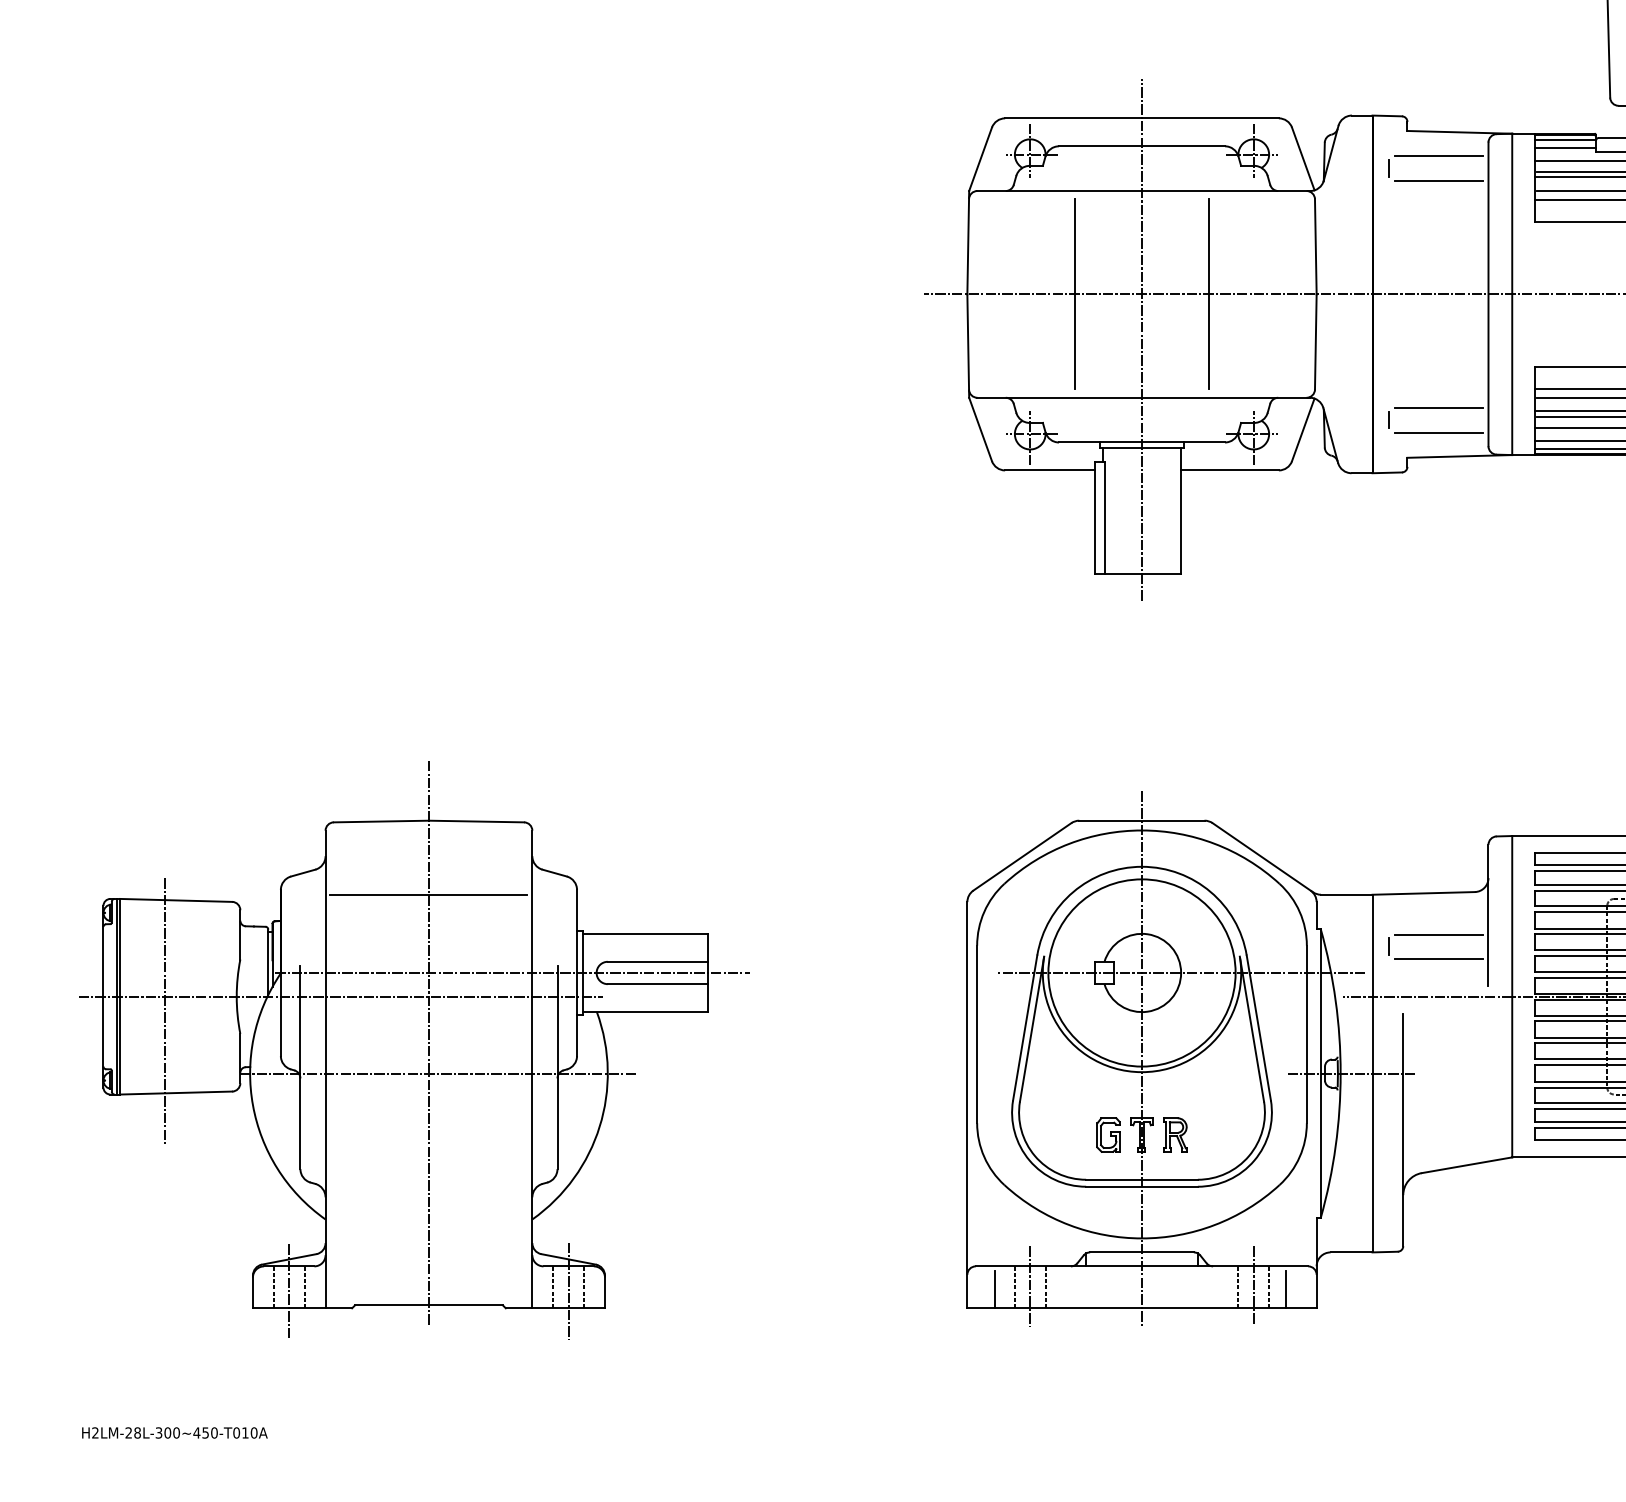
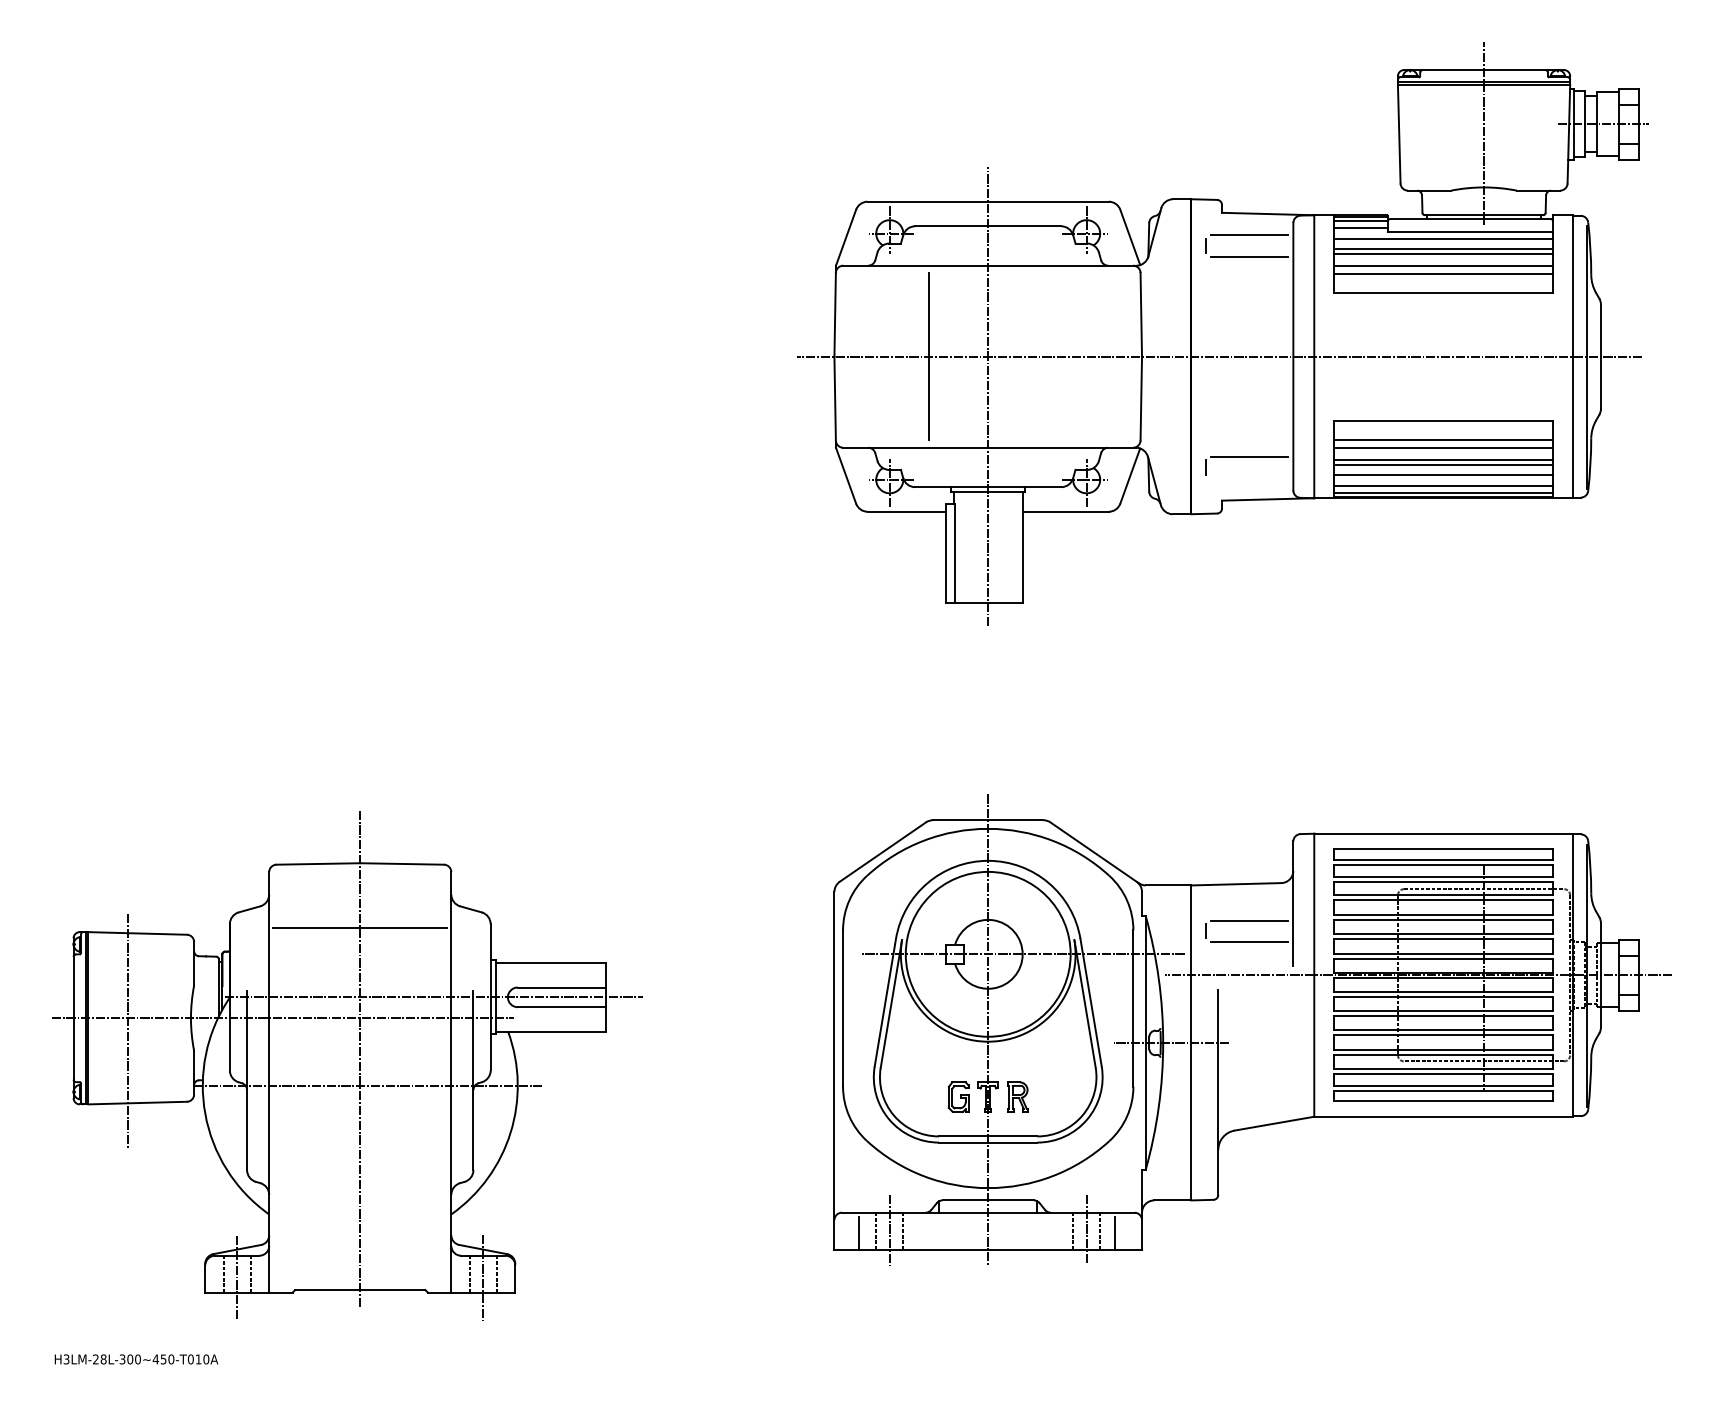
line: (1209, 294) -> (1047, 356), removed
line: (1438, 432) -> (1249, 478), removed
part: (414, 1050) -> (347, 1065), moved
text: (95, 1433) -> (66, 1359), H2LM-28L-300~450-T010A -> H3LM-28L-300~450-T010A

